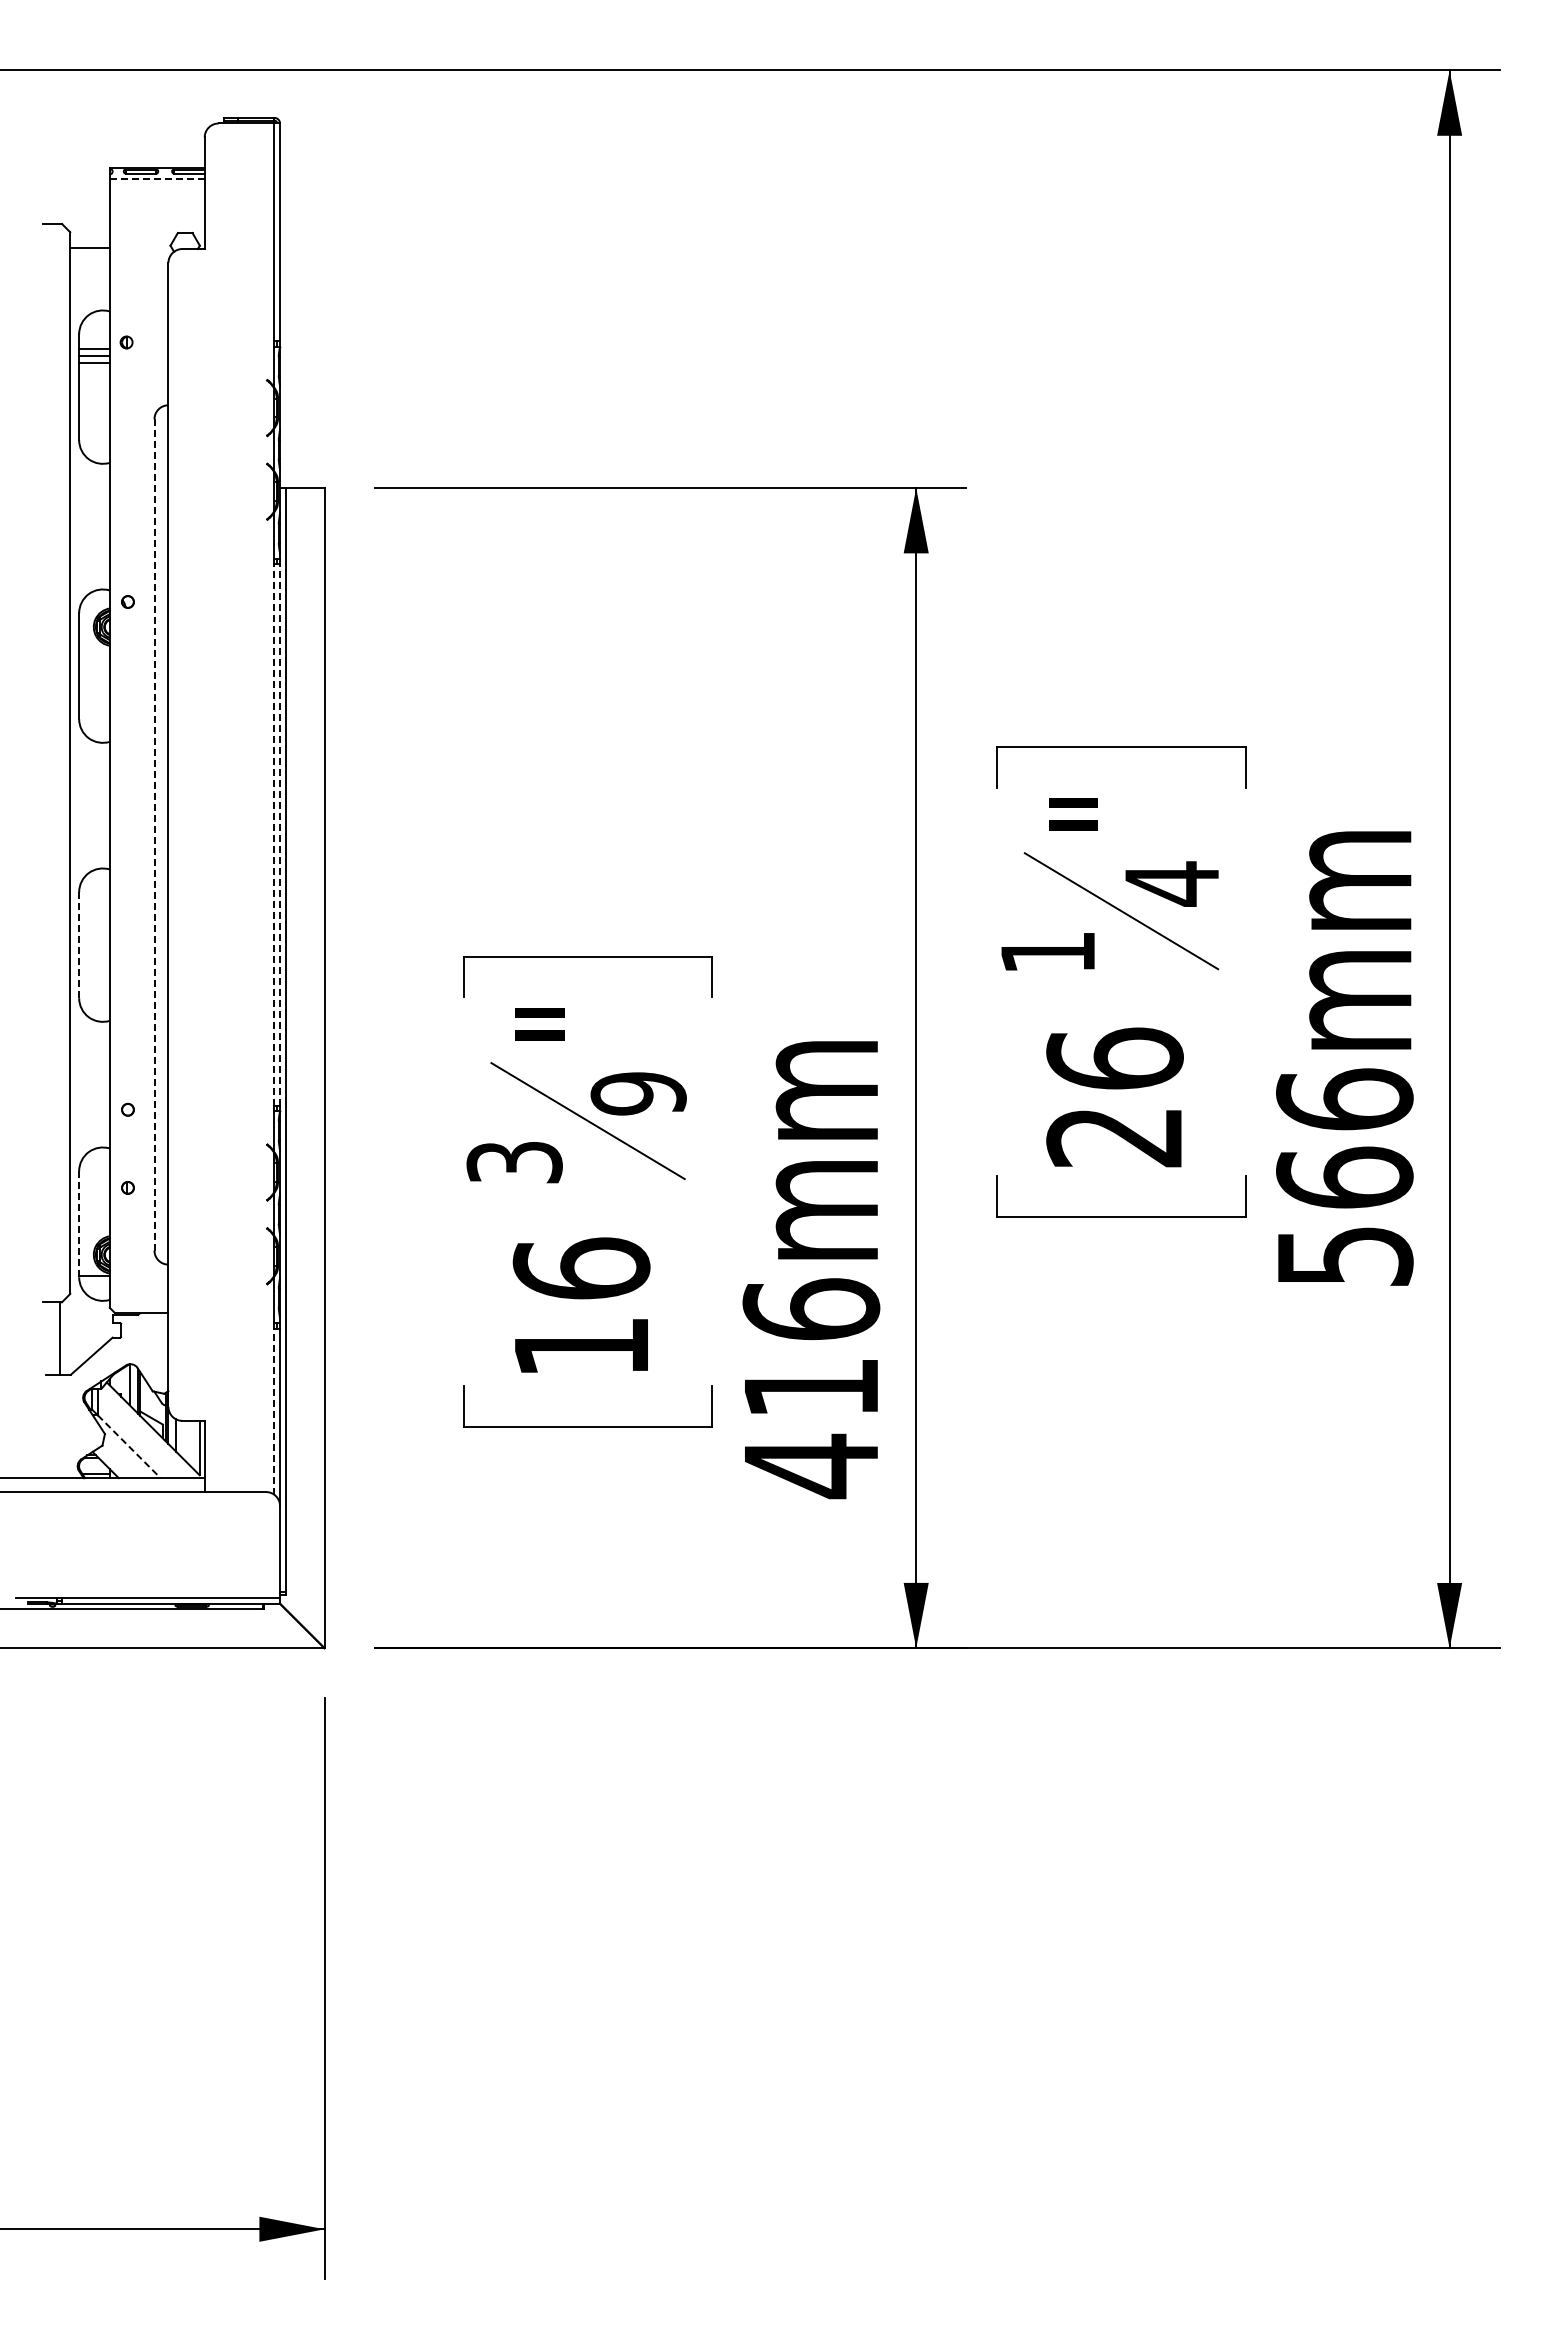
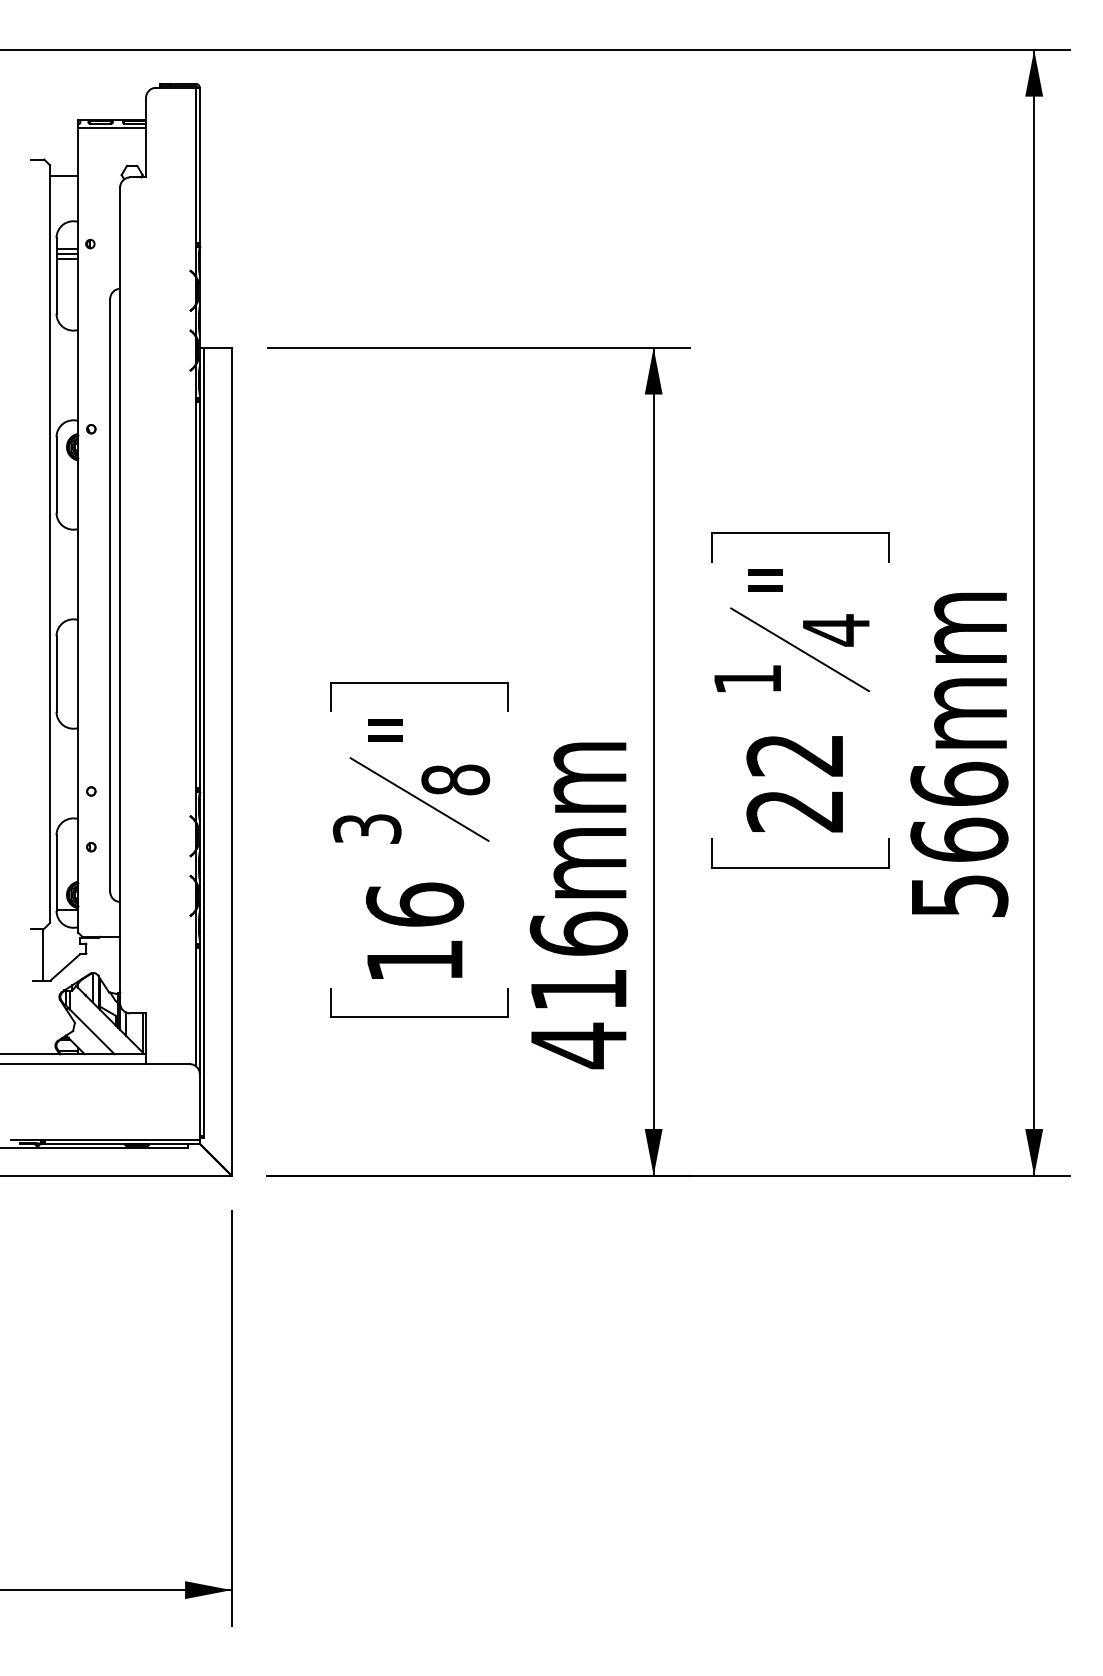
line: (156, 179) -> (111, 127), dashed -> solid
line: (154, 834) -> (110, 595), dashed -> solid
line: (274, 834) -> (195, 595), dashed -> solid
line: (280, 834) -> (200, 595), dashed -> solid
line: (79, 944) -> (56, 673), dashed -> solid
text: (1114, 1058) -> (795, 754), 26 -> 22
text: (638, 1093) -> (455, 779), 9 -> 8
line: (79, 1223) -> (56, 872), dashed -> solid
line: (274, 1411) -> (195, 1006), dashed -> solid
line: (129, 1447) -> (92, 1032), dashed -> solid

